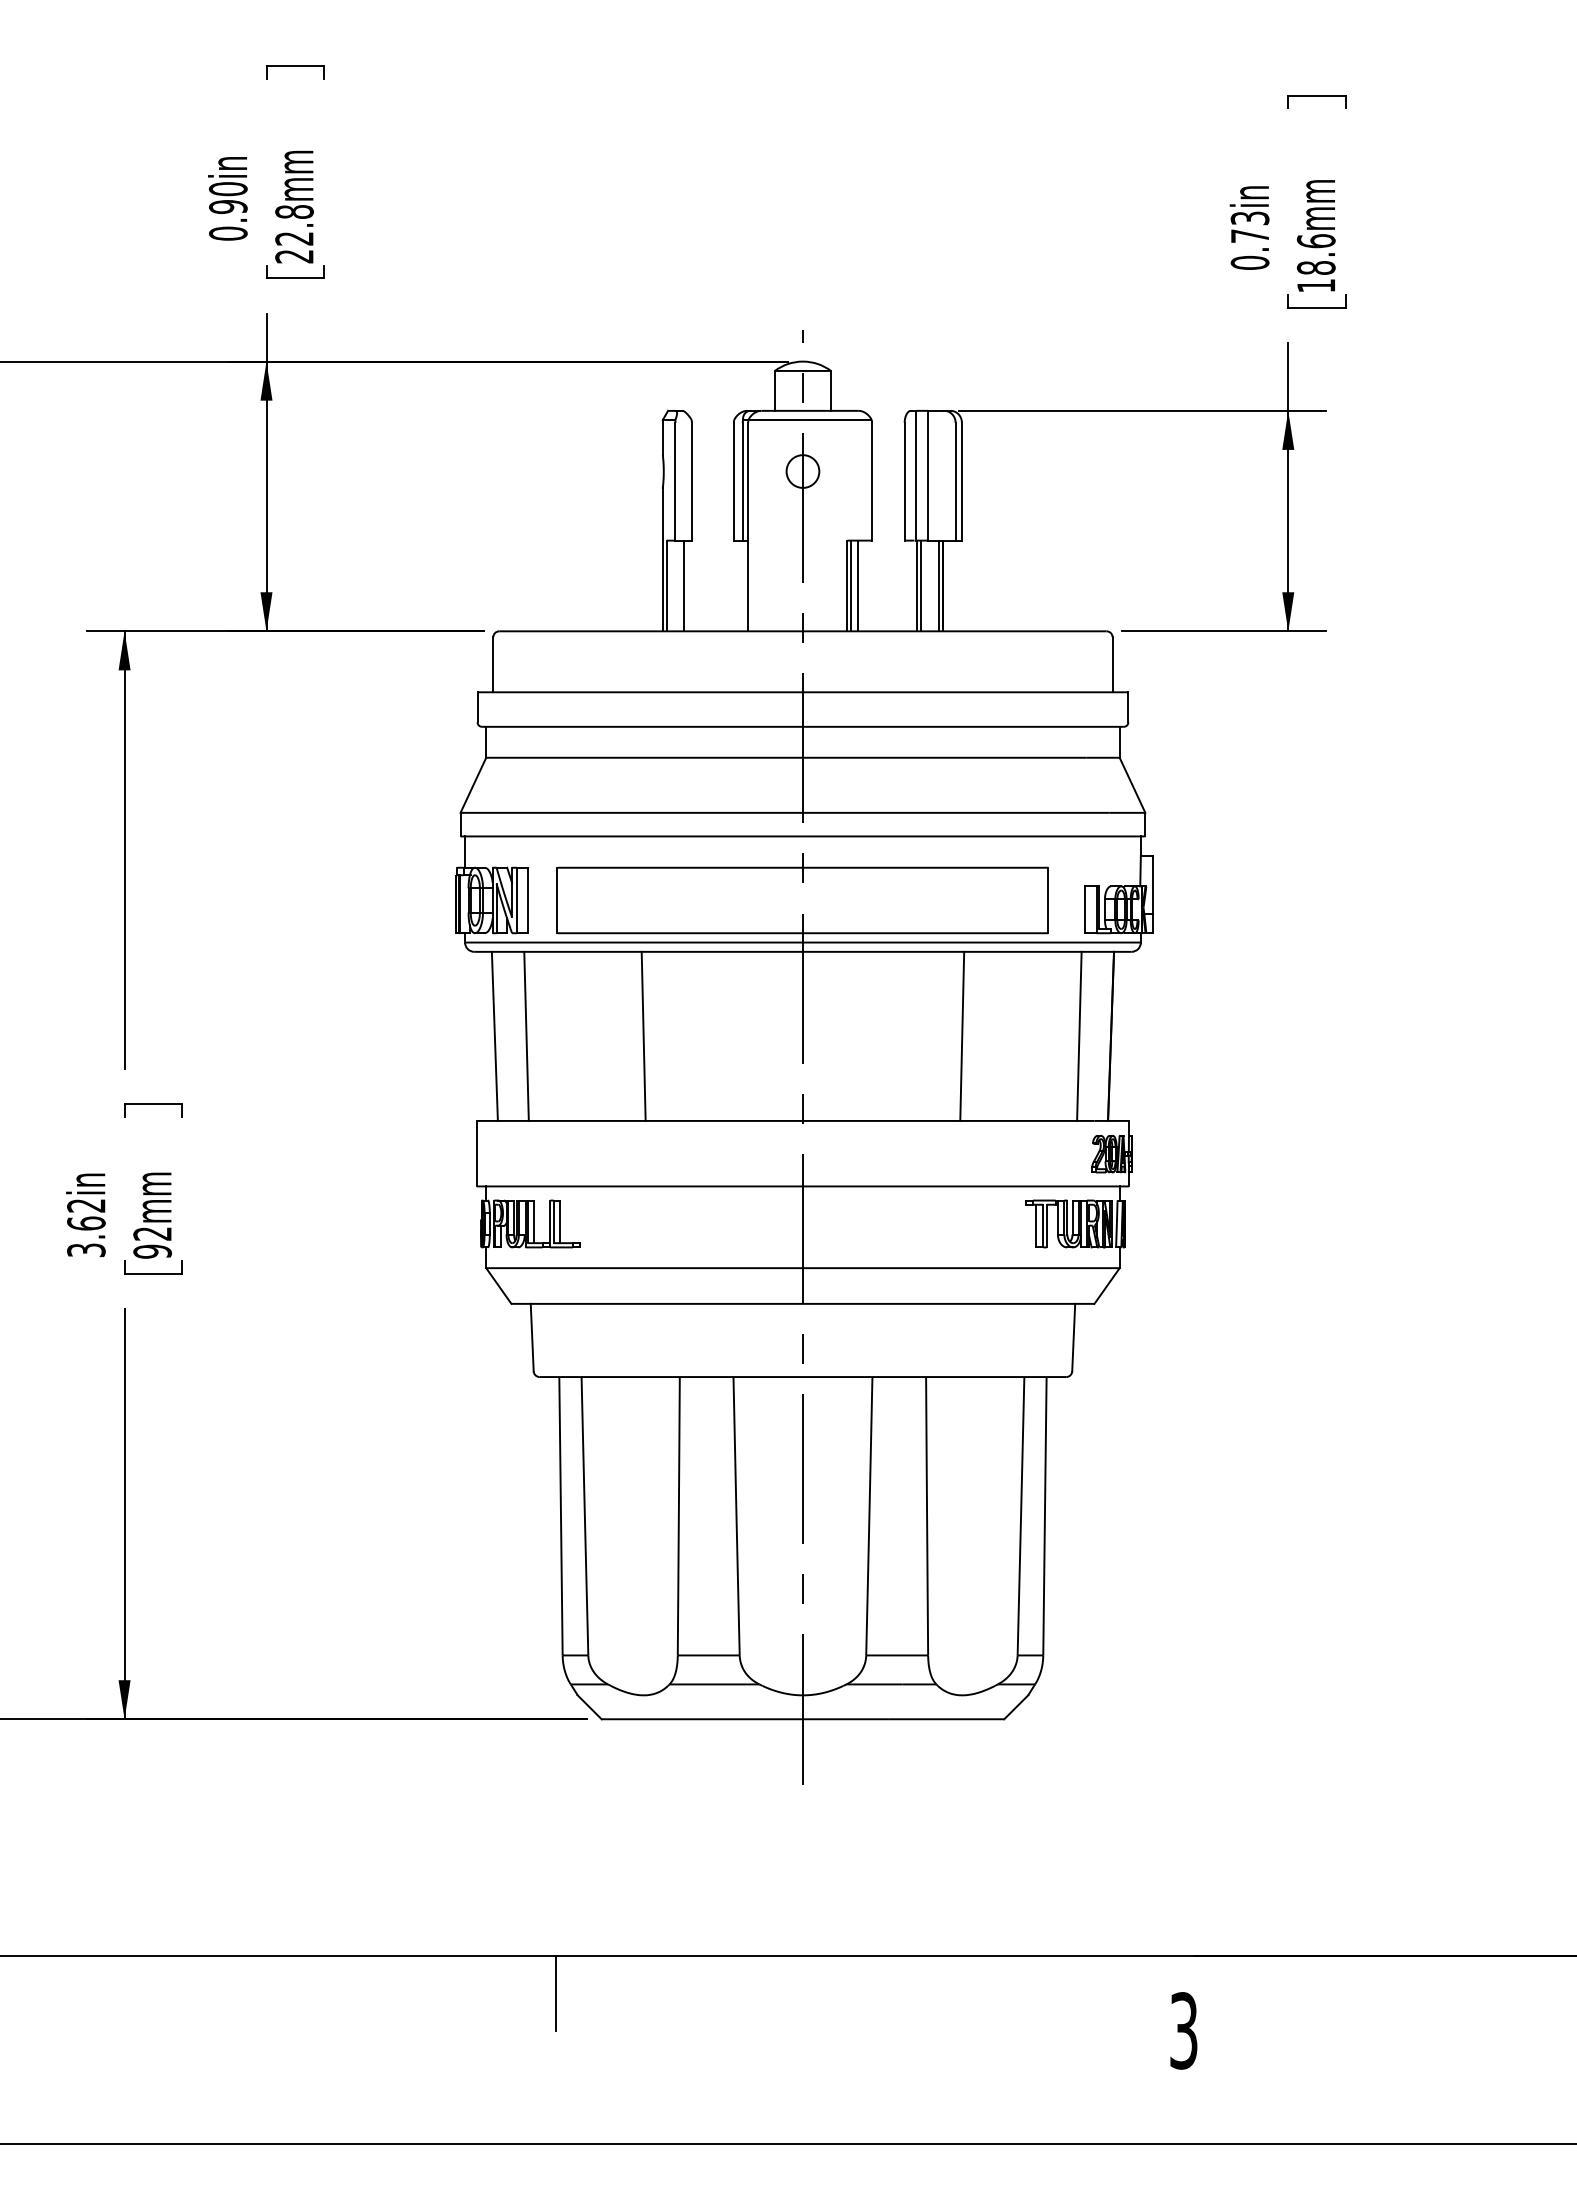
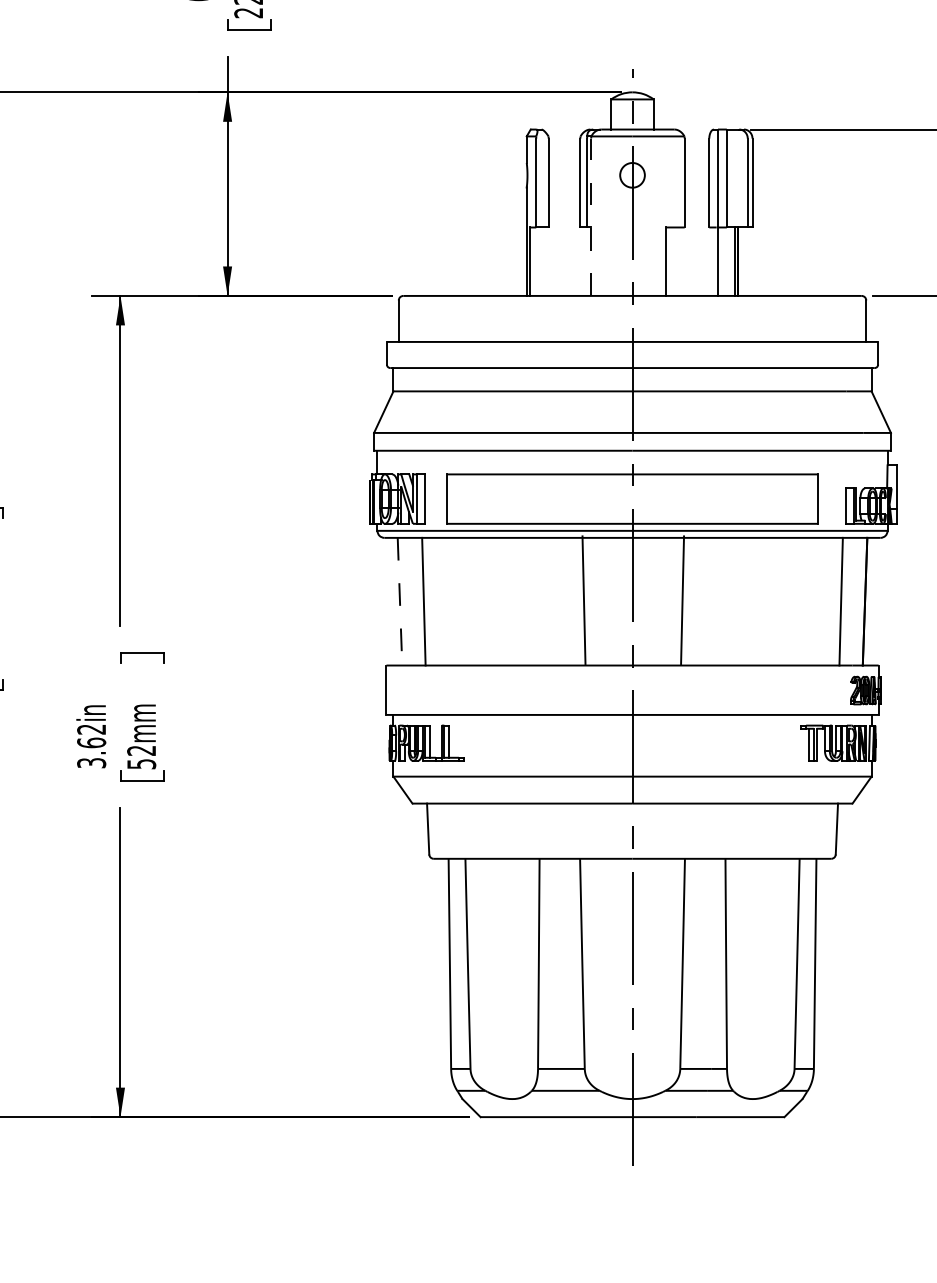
line: (748, 526) -> (591, 216), solid -> dashed
line: (684, 585) -> (543, 261), removed
line: (850, 585) -> (668, 261), removed
line: (857, 585) -> (673, 261), removed
line: (921, 585) -> (721, 261), removed
line: (643, 1035) -> (583, 599), moved
line: (962, 1035) -> (682, 599), moved
line: (494, 1036) -> (399, 601), solid -> dashed
text: (152, 1251) -> (141, 764), 92mm -> 52mm

